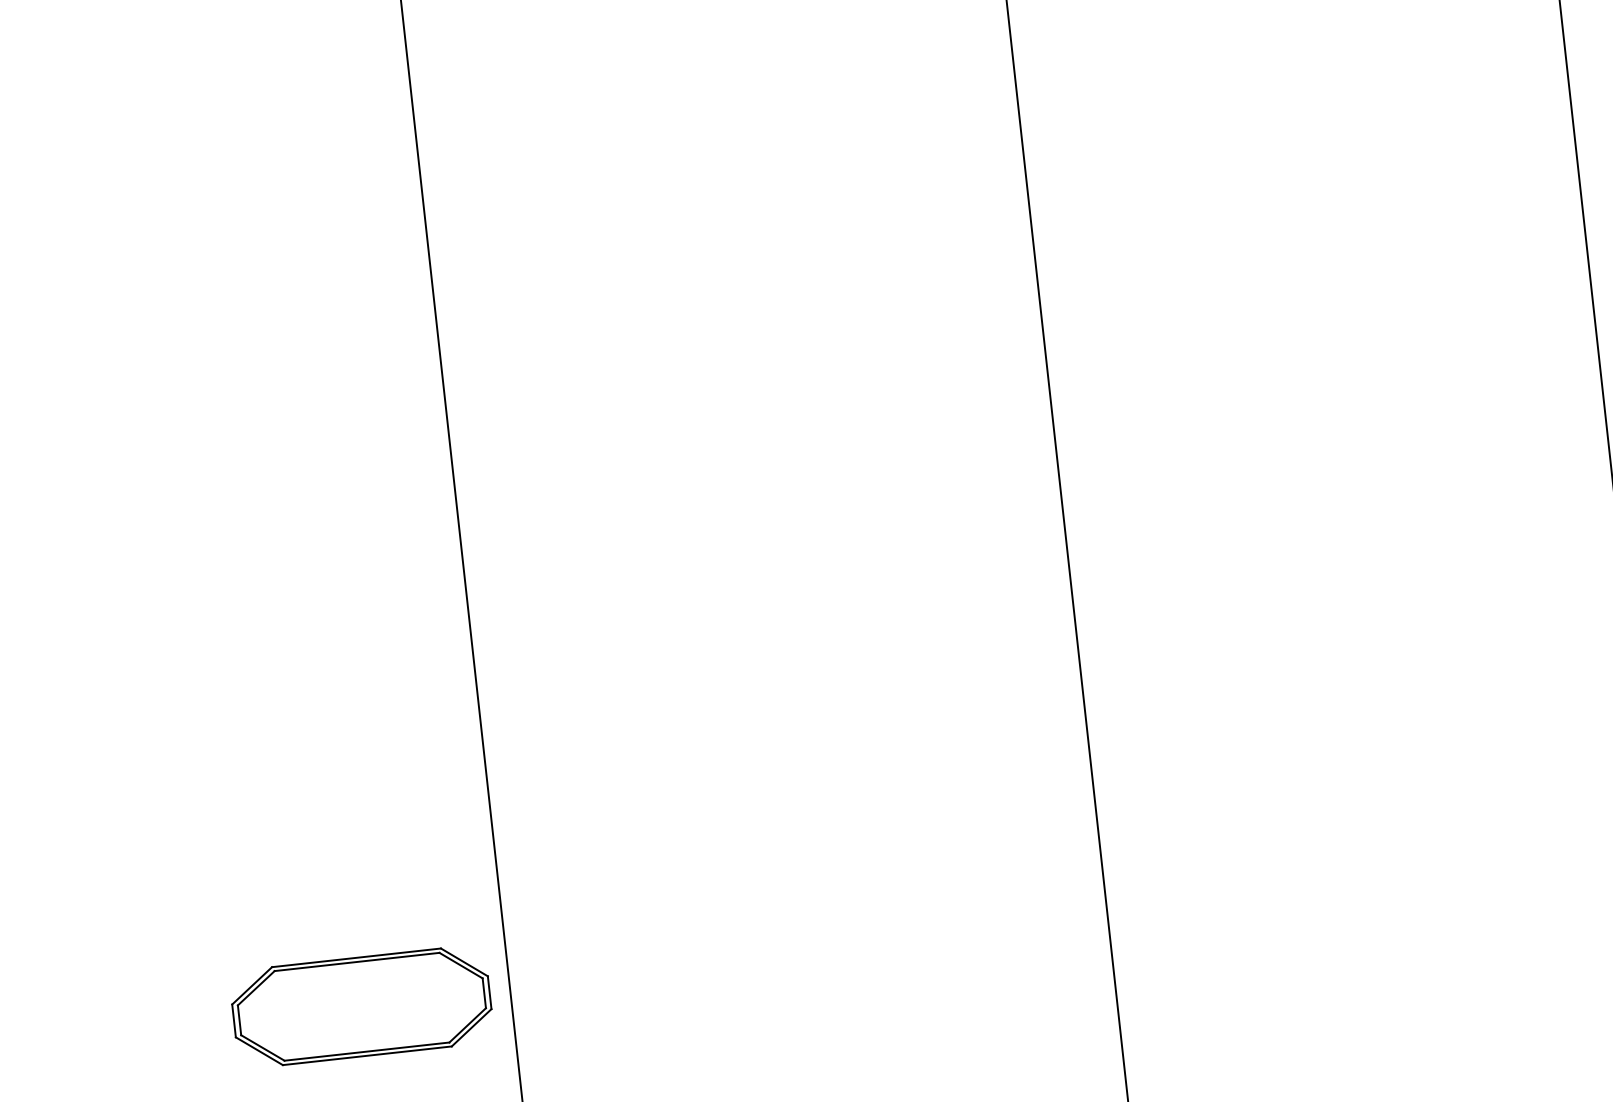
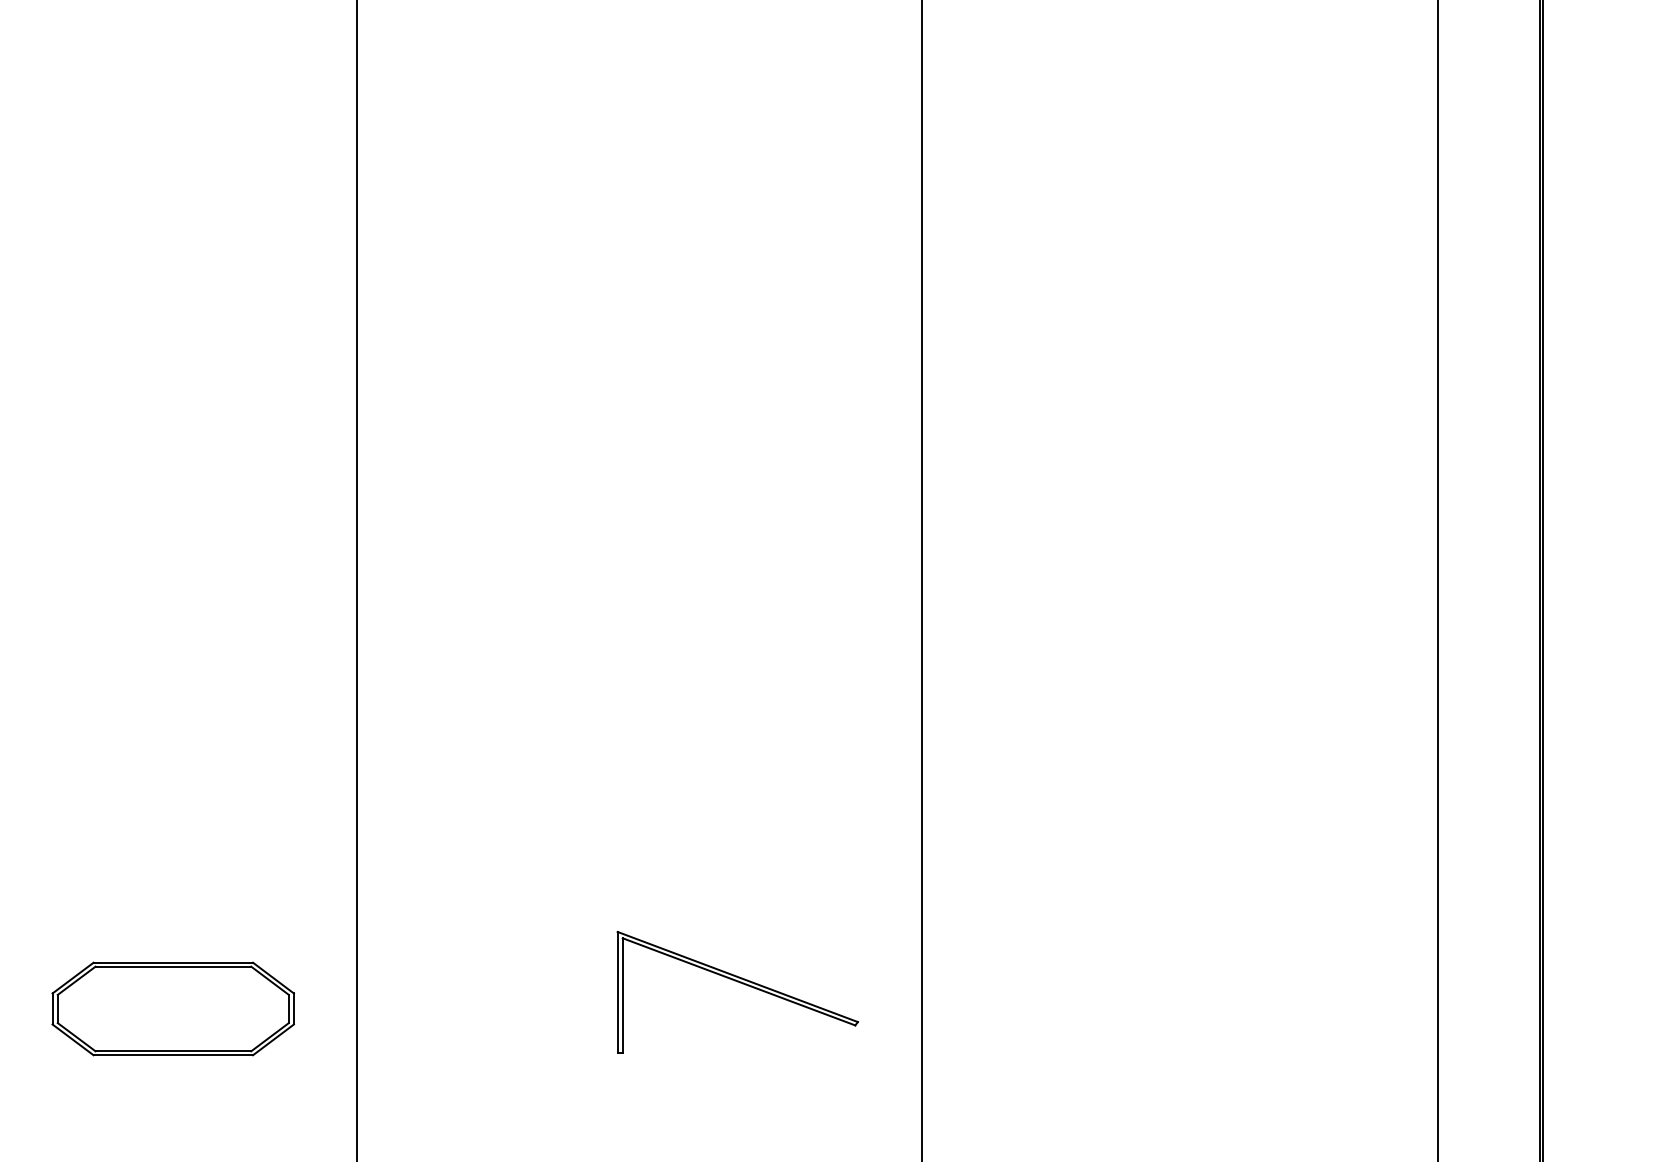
part: (912, 918) -> (740, 983), added
part: (361, 1006) -> (172, 1008), moved

